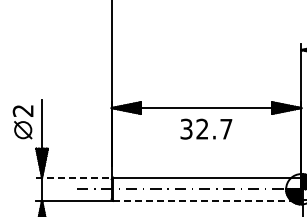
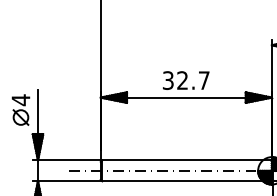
text: (22, 110) -> (20, 99), 2 -> 4
text: (206, 128) -> (186, 79), moved
line: (73, 177) -> (66, 160), dashed -> solid
line: (207, 200) -> (187, 180), dashed -> solid

